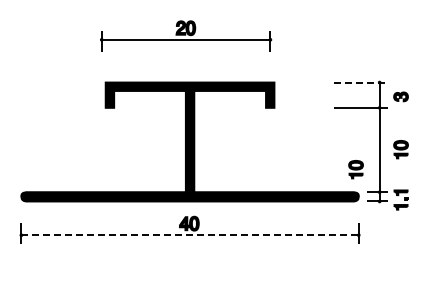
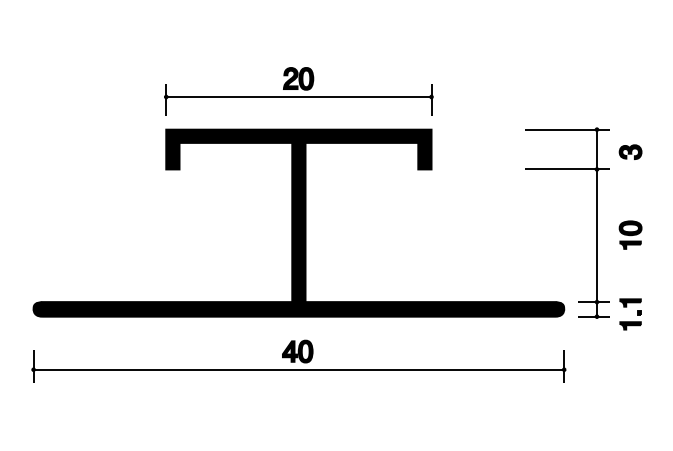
part: (186, 35) -> (299, 90), moved
line: (361, 82) -> (568, 129), dashed -> solid
part: (355, 169) -> (558, 266), removed
line: (190, 235) -> (299, 370), dashed -> solid

